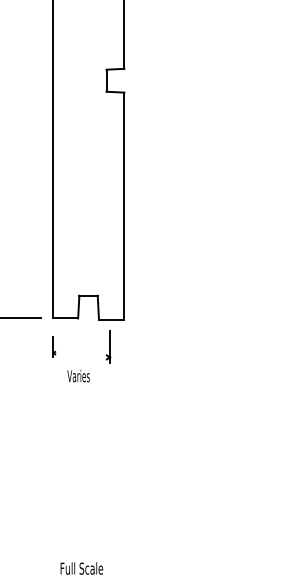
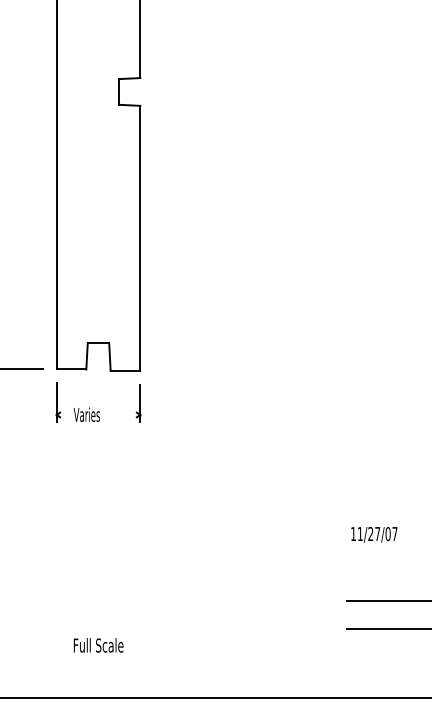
part: (54, 346) -> (58, 402), size x1.67
part: (108, 347) -> (138, 403), moved
text: (78, 375) -> (86, 414), moved
text: (81, 568) -> (98, 645), moved

